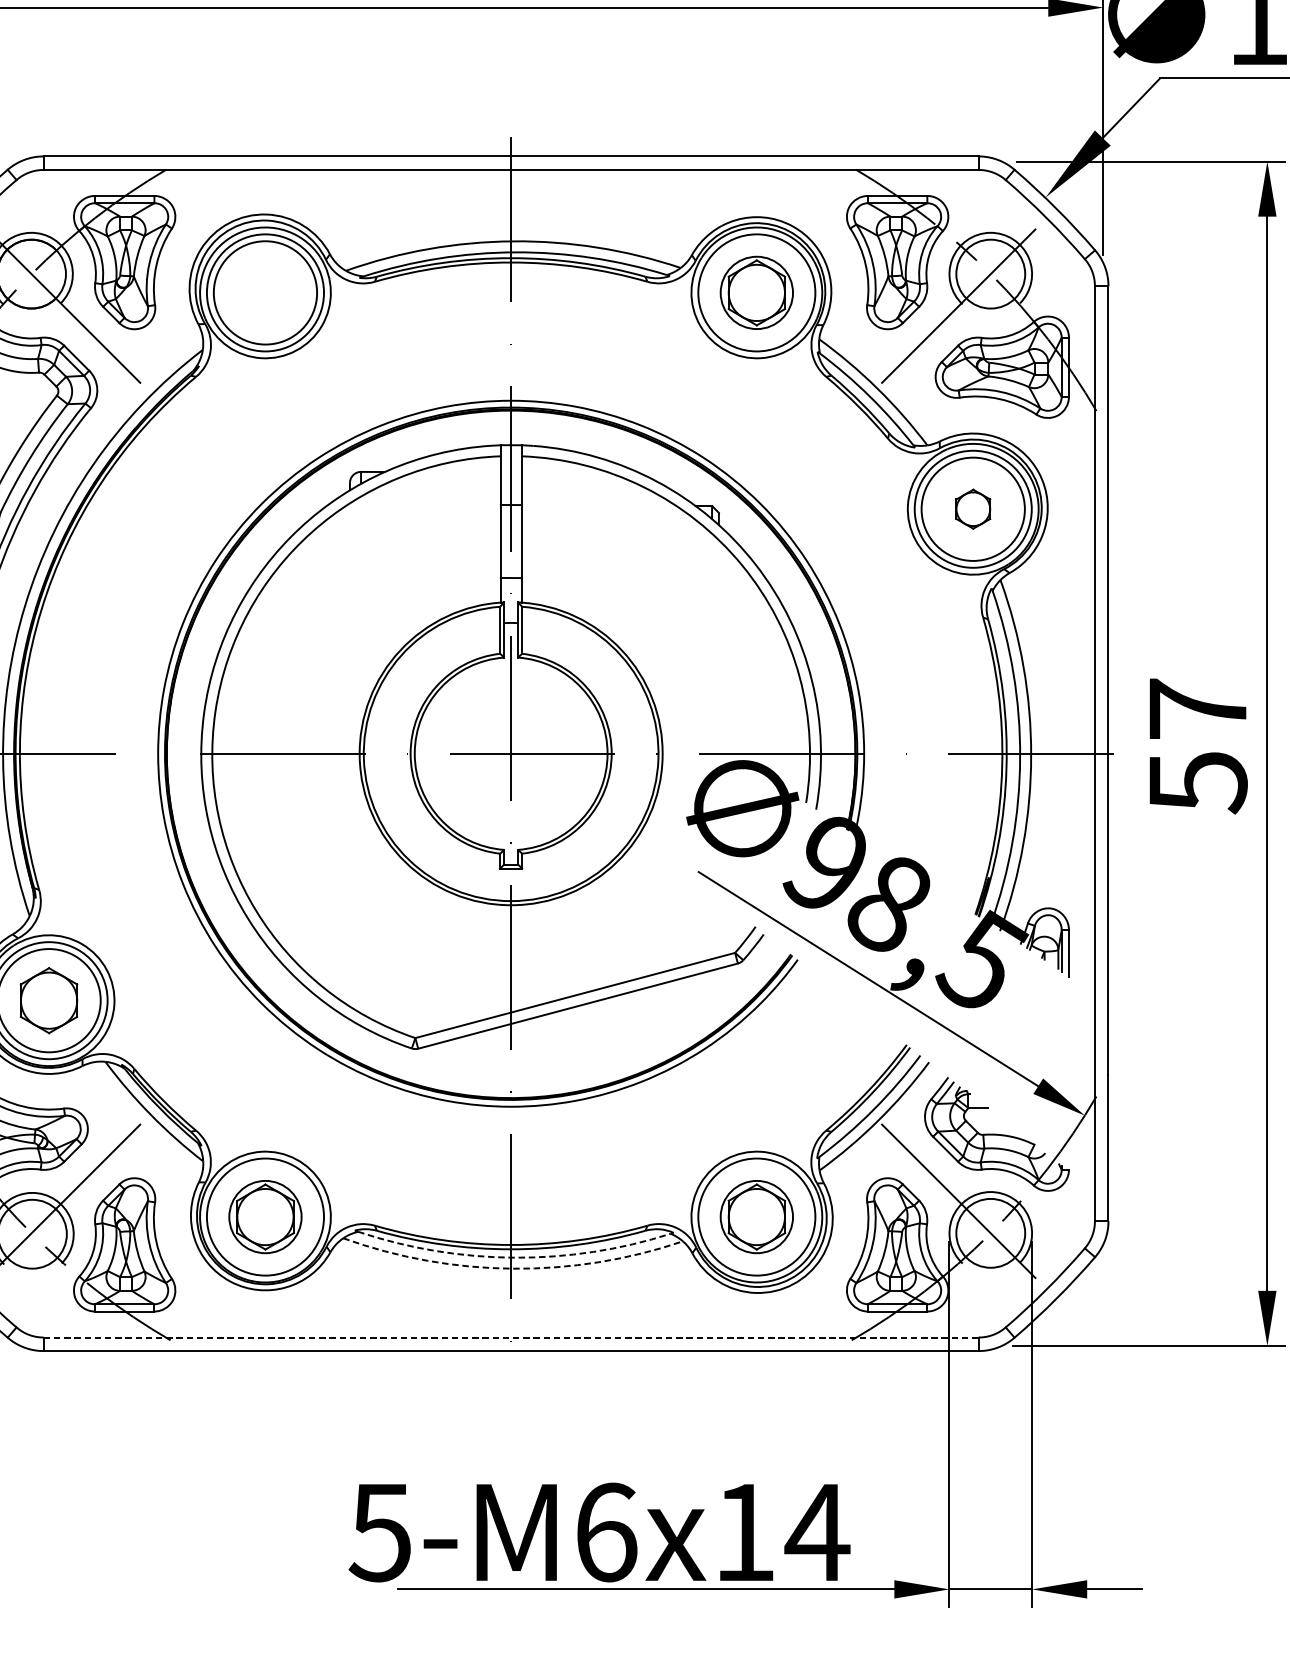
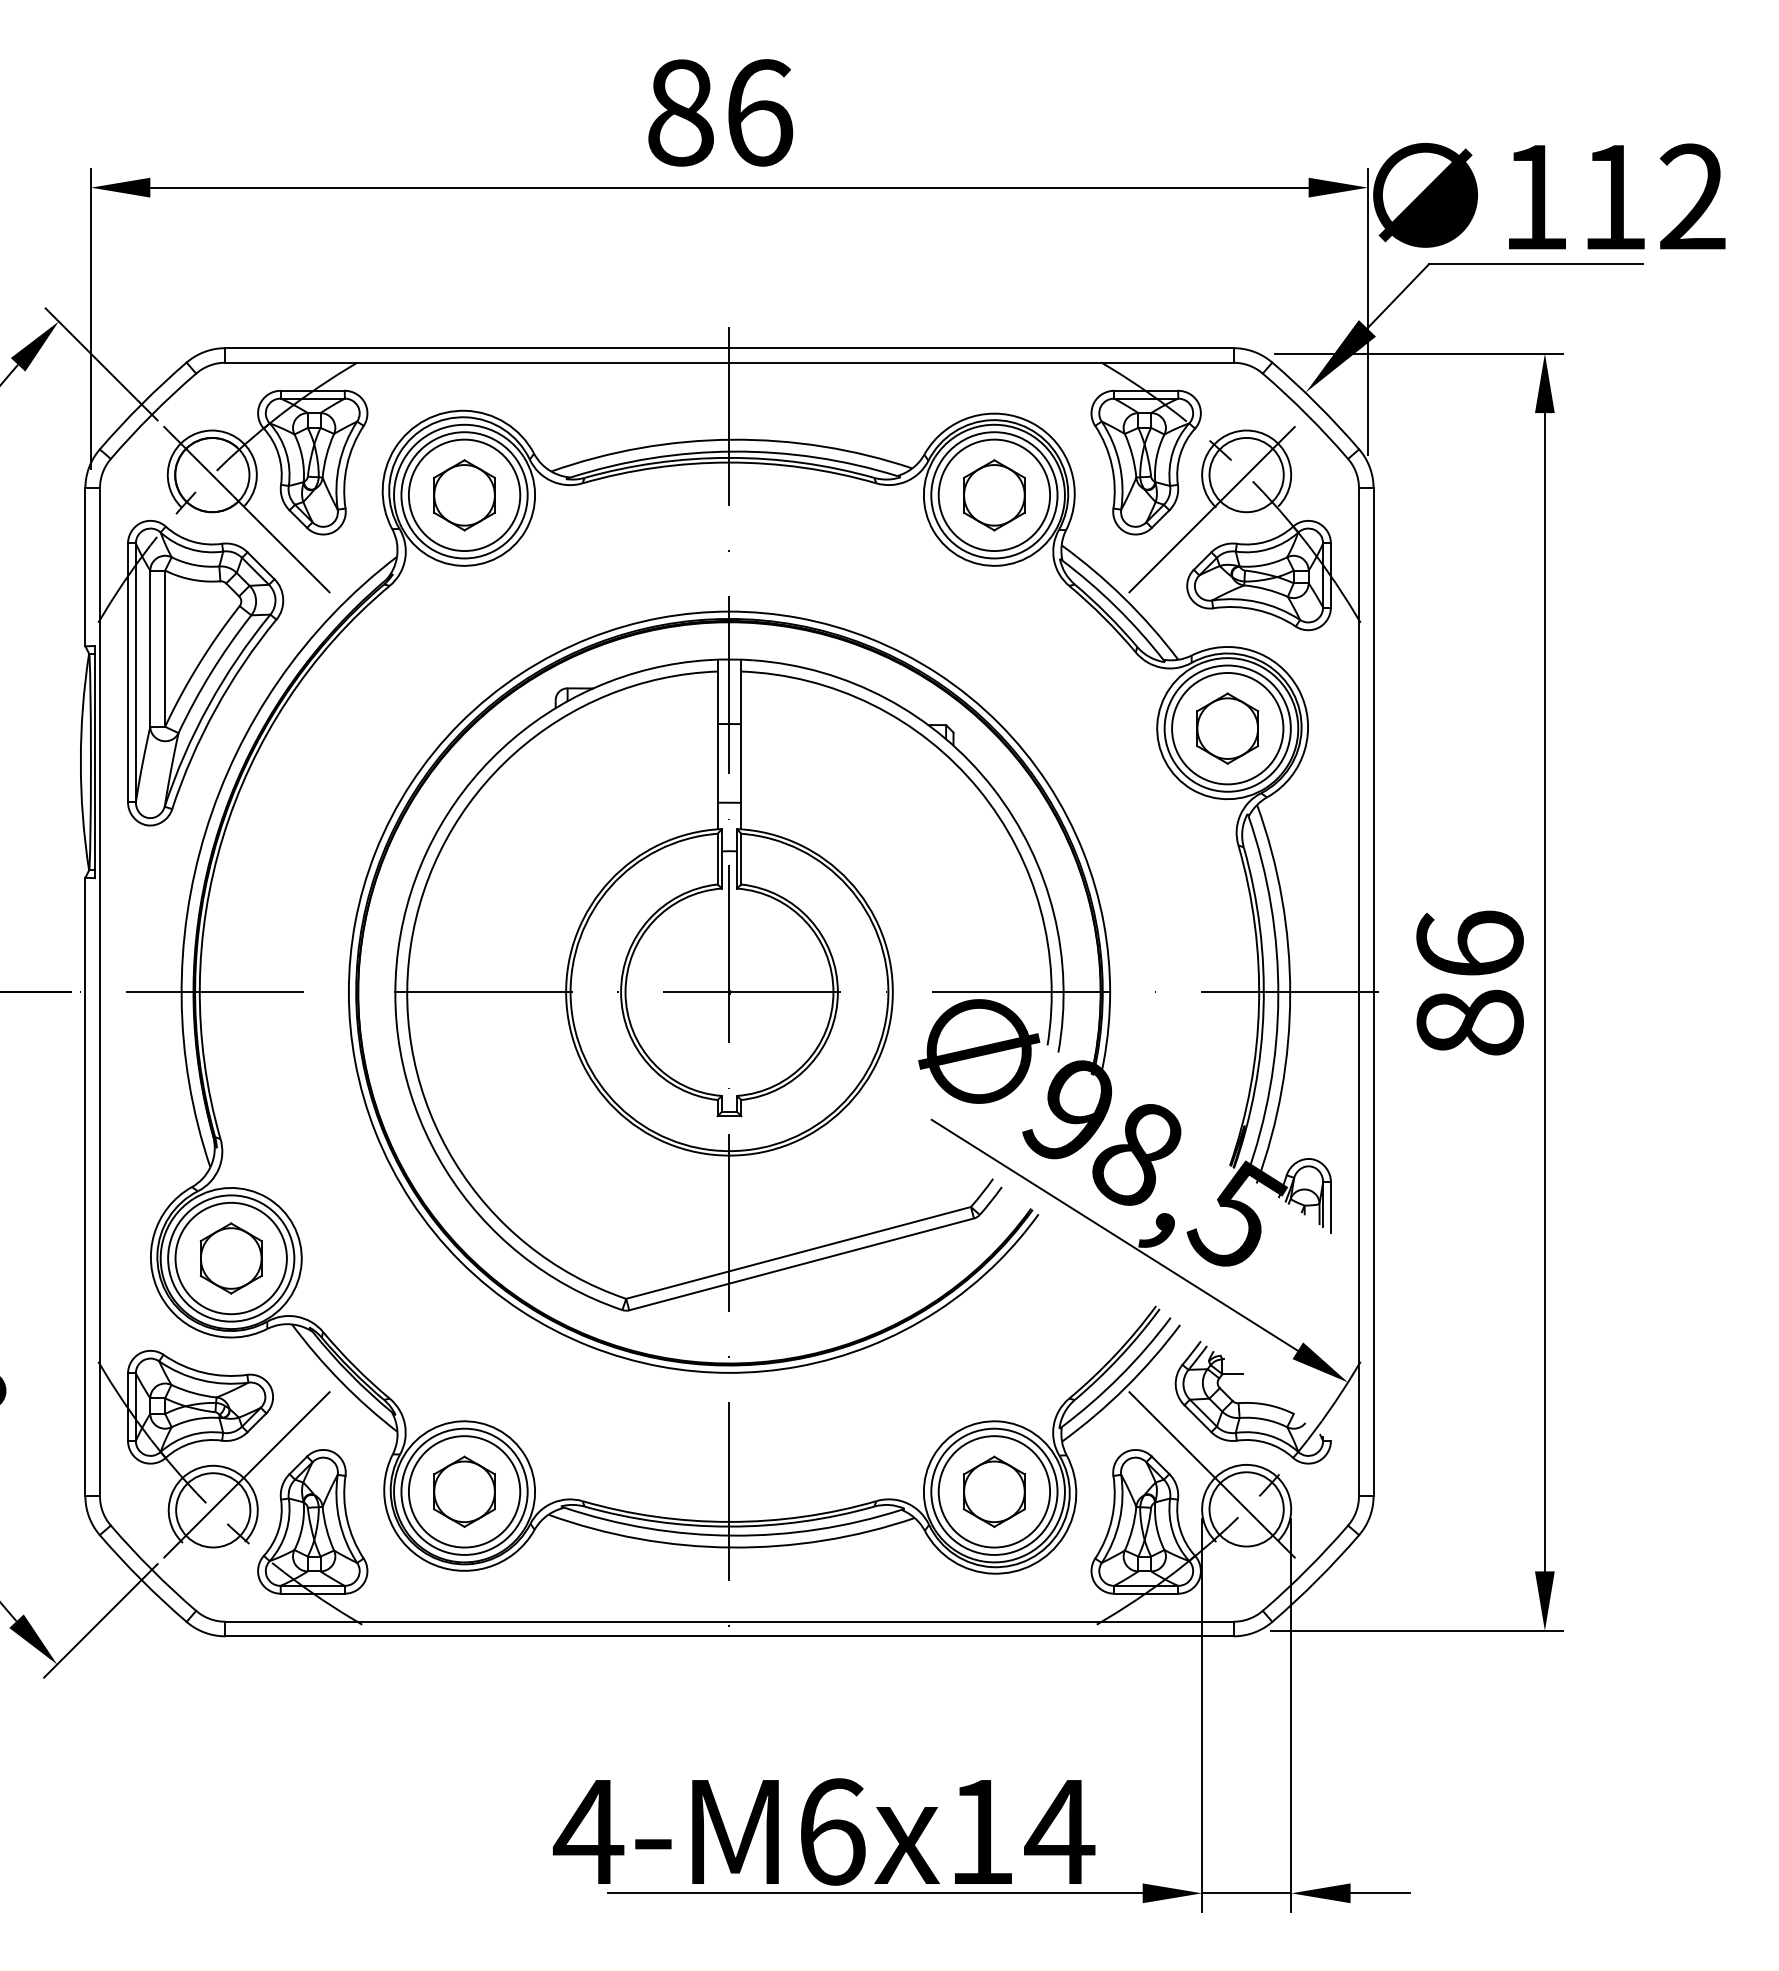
part: (265, 293) -> (464, 495), added
circle: (756, 293) -> (994, 495), size x1.43
part: (973, 509) -> (1227, 728), size x1.67
text: (1197, 745) -> (1469, 983), 57 -> 86
circle: (265, 1216) -> (464, 1491), size x1.43
circle: (756, 1216) -> (994, 1491), size x1.43
arc: (513, 1257) -> (732, 1535), dashed -> solid
arc: (513, 1268) -> (731, 1547), dashed -> solid
line: (511, 1337) -> (729, 1621), dashed -> solid
text: (380, 1532) -> (588, 1832), 5-M6x14 -> 4-M6x14

